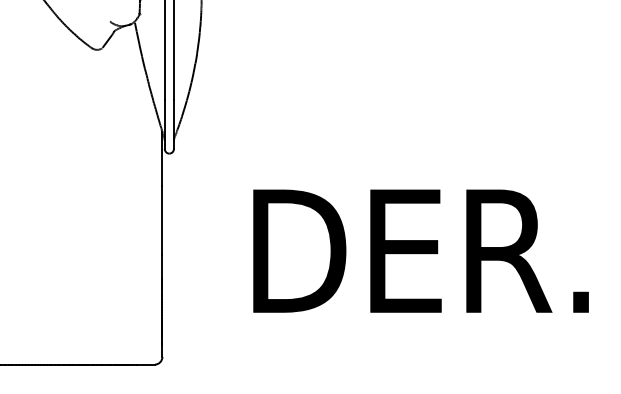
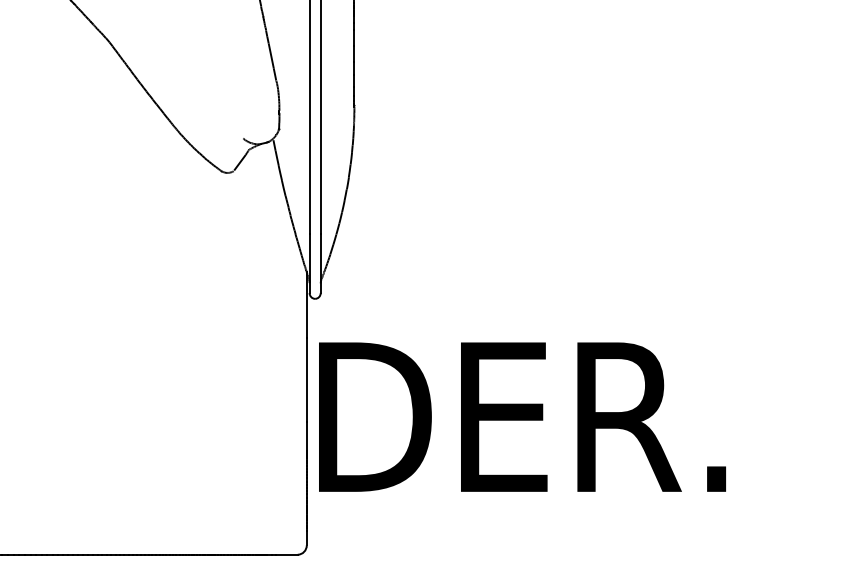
text: (421, 250) -> (522, 416), moved

